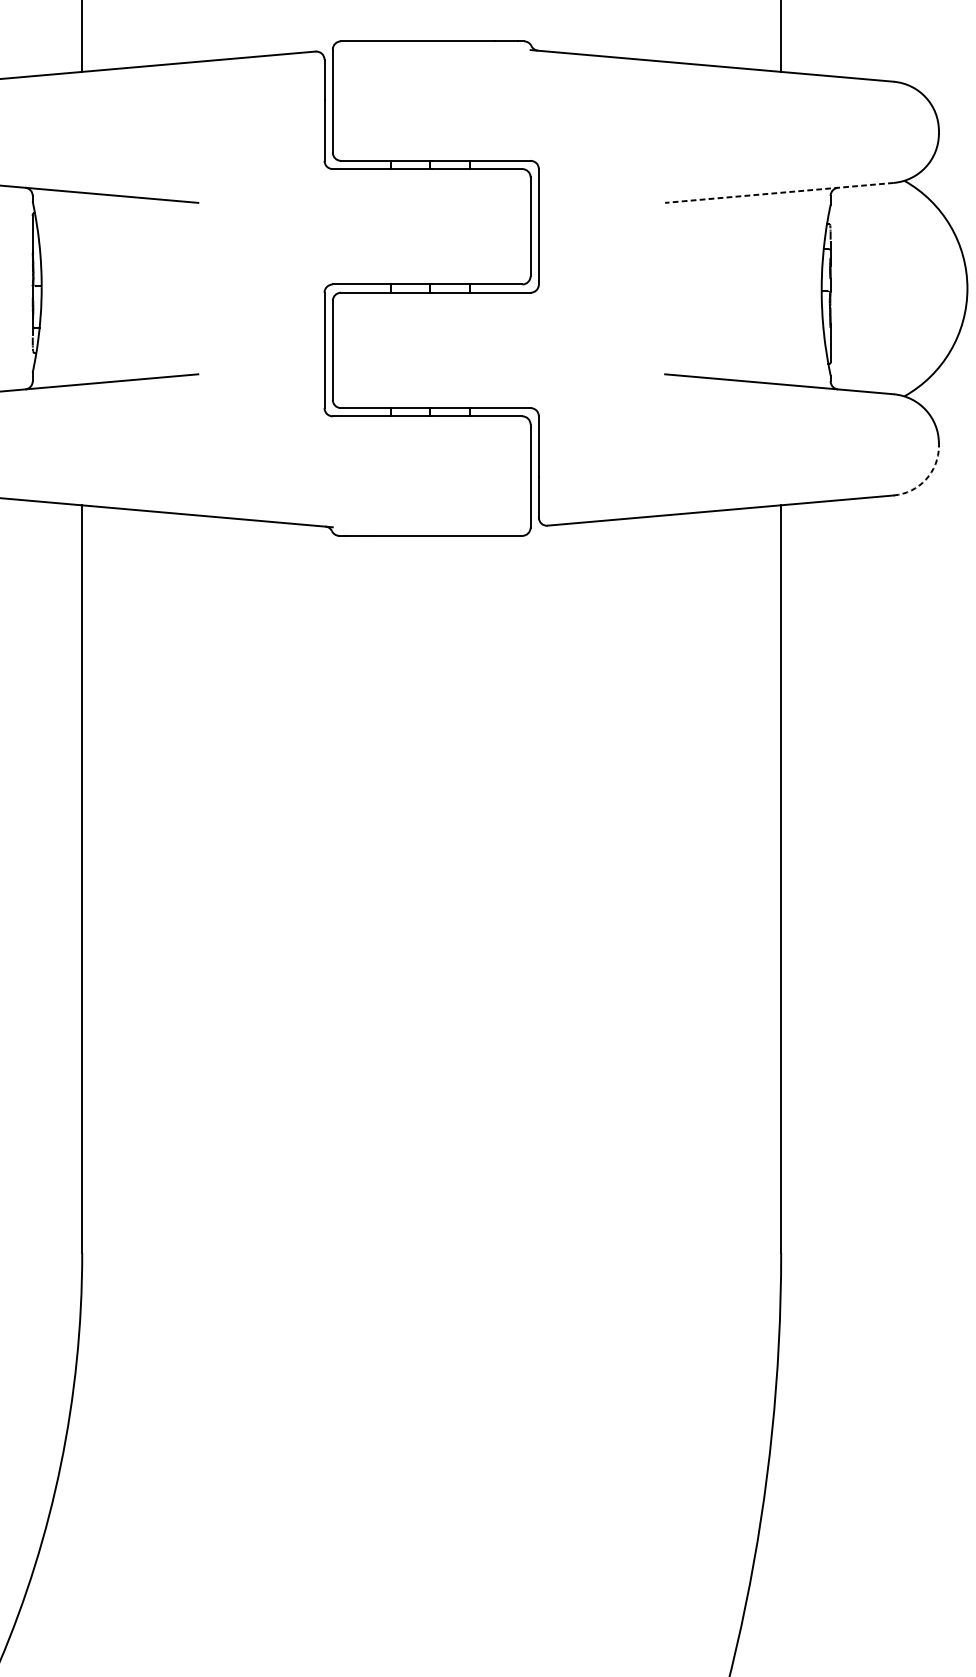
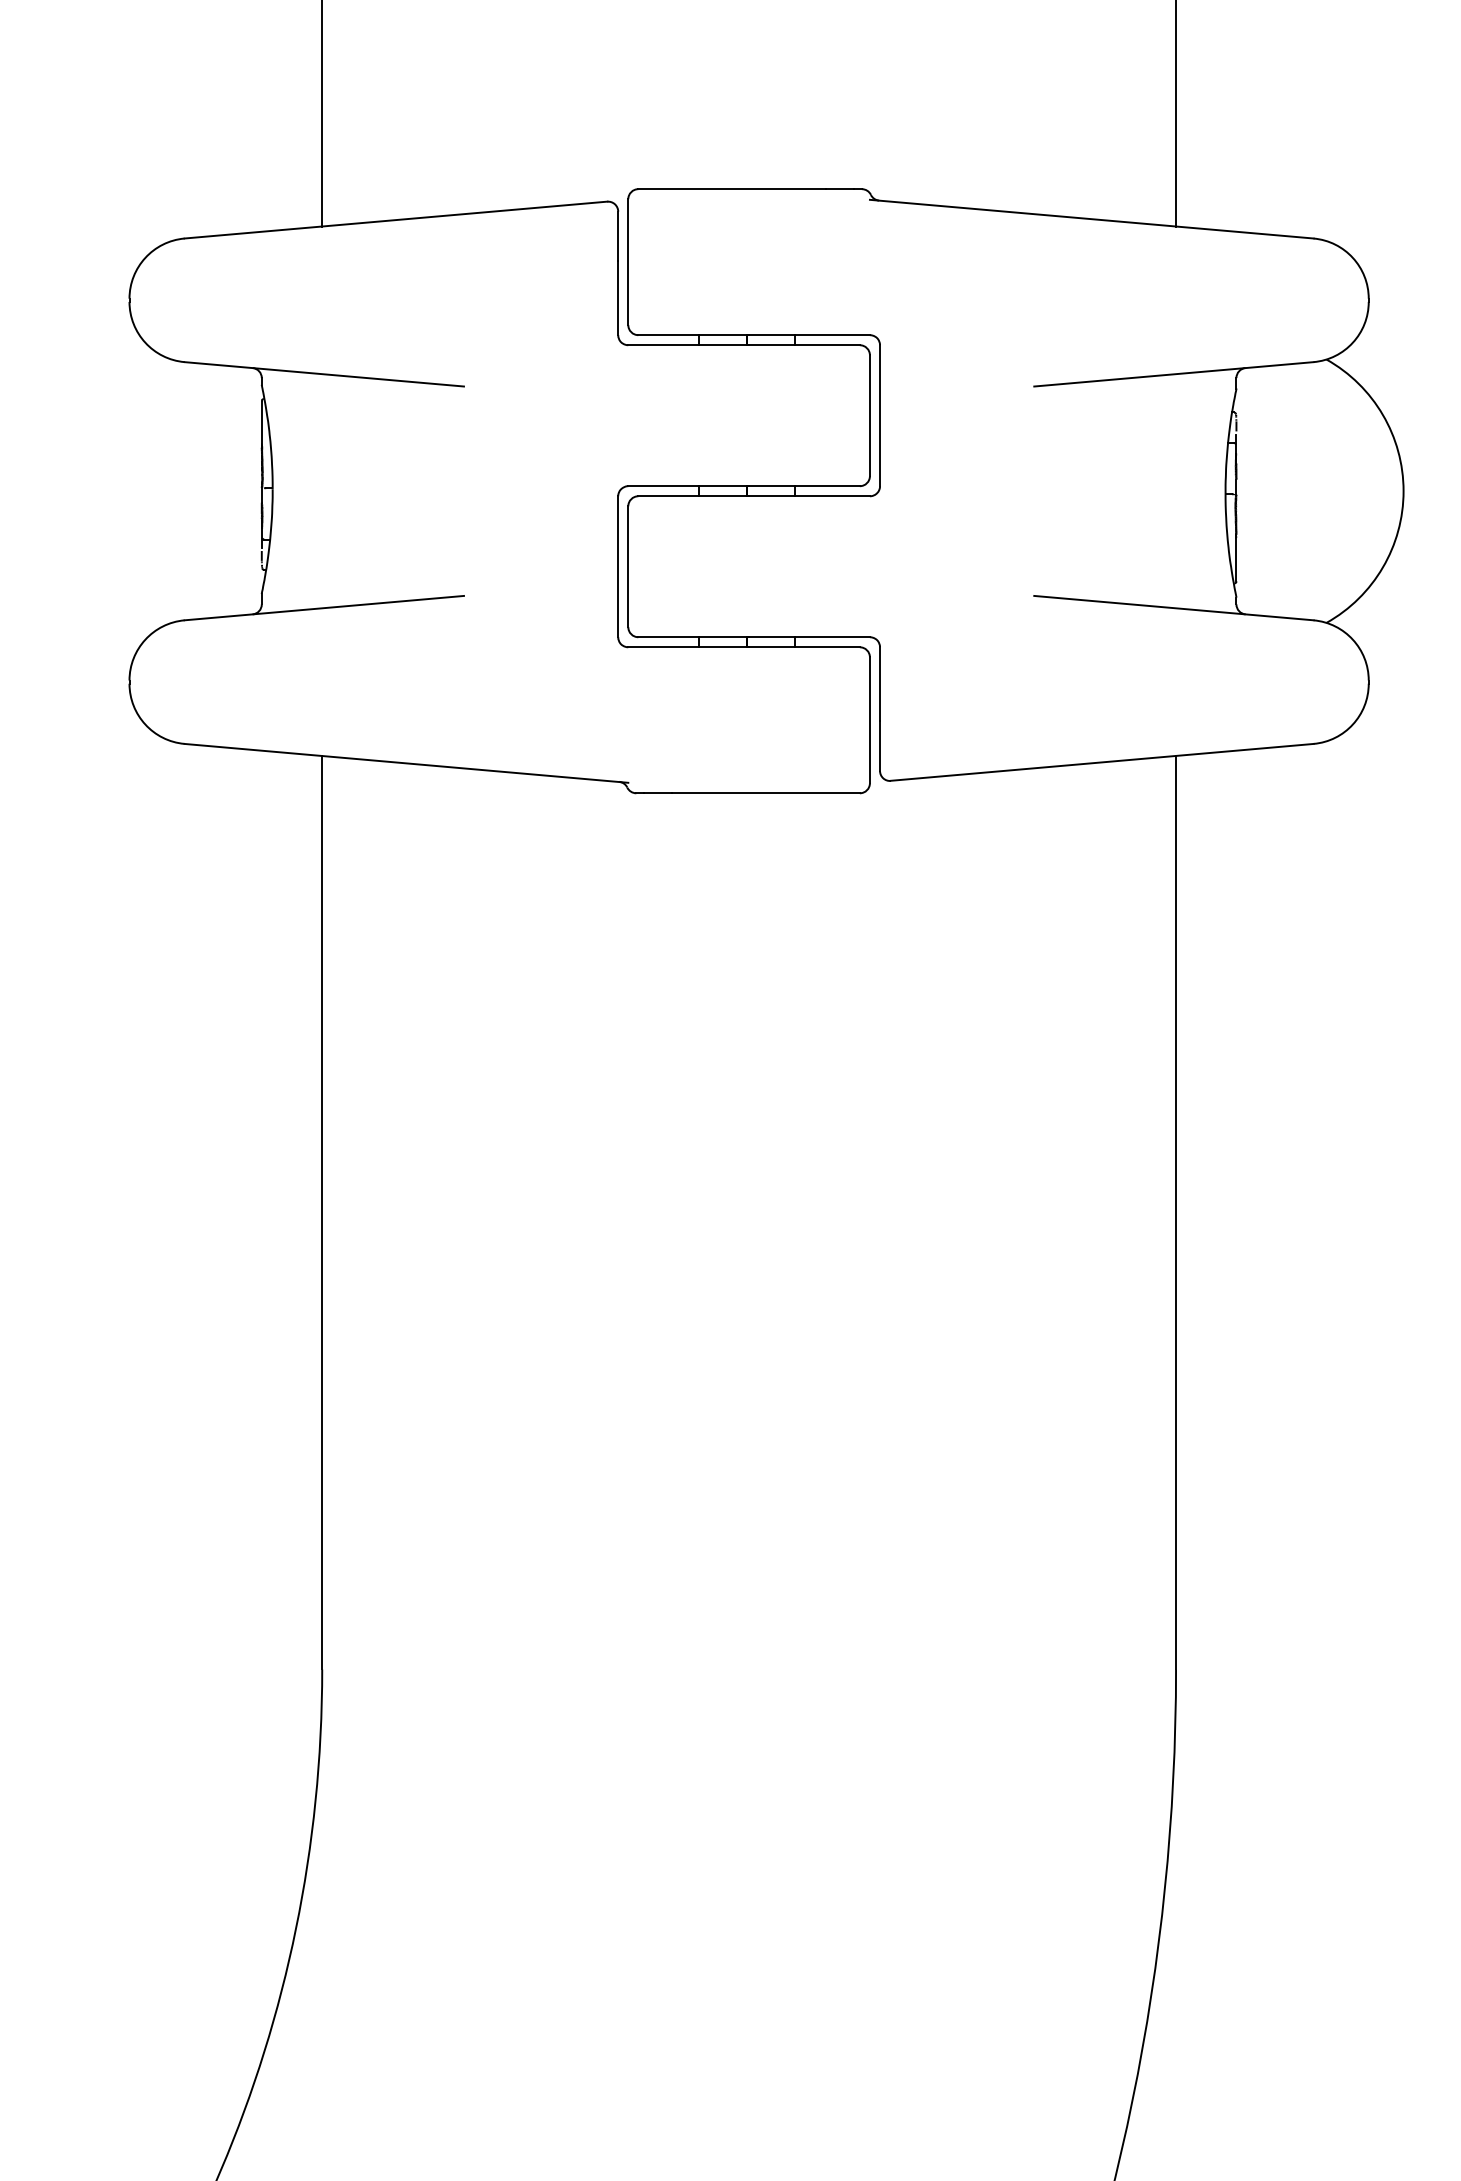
line: (779, 193) -> (1173, 374), dashed -> solid
arc: (925, 479) -> (1352, 724), dashed -> solid

